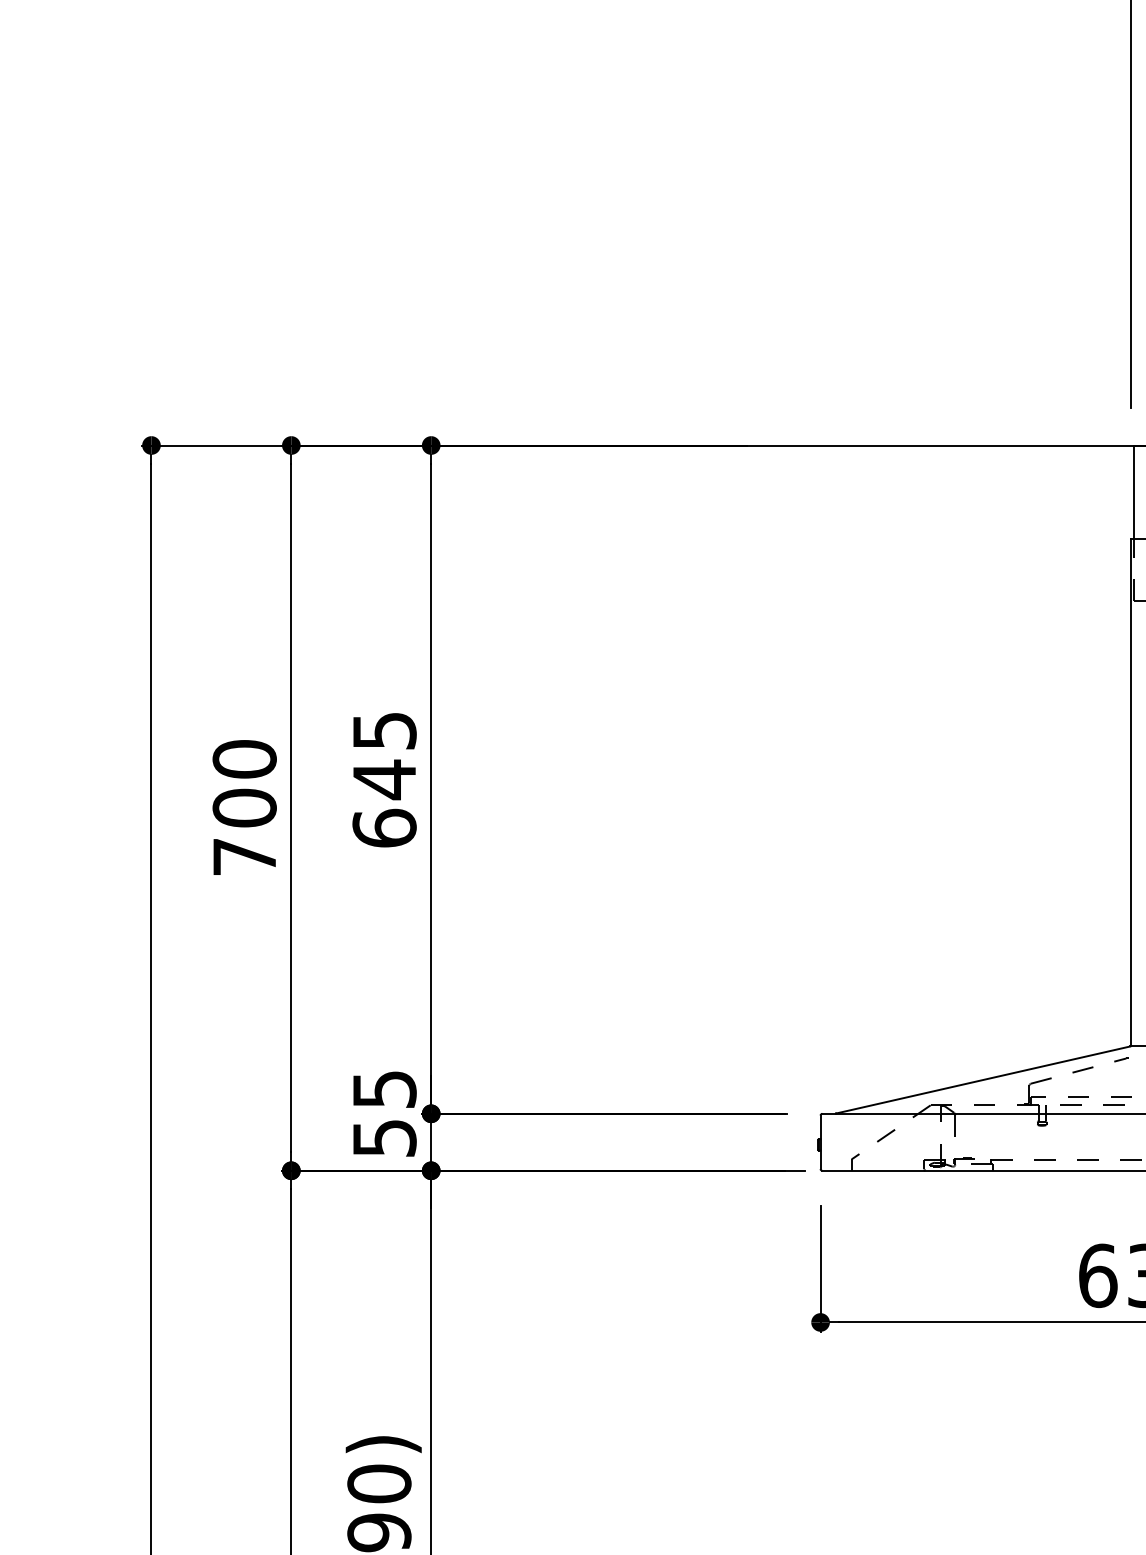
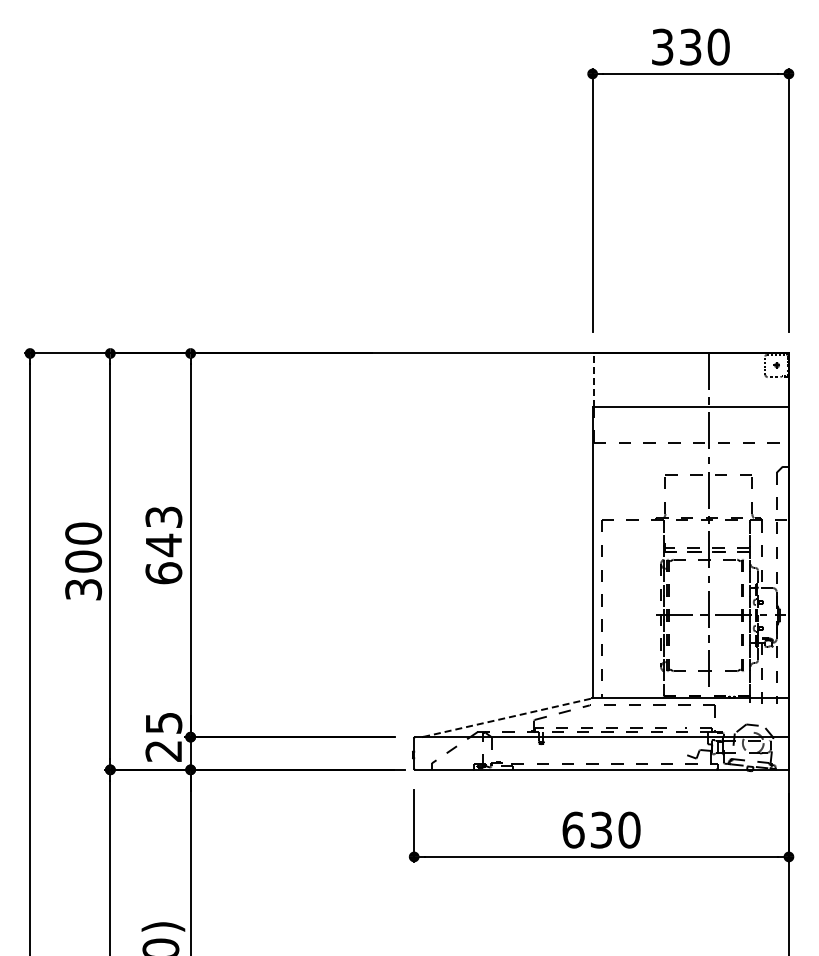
line: (1132, 492) -> (593, 380), solid -> dashed
text: (383, 729) -> (163, 516), 645 -> 643
text: (244, 856) -> (83, 589), 700 -> 300
line: (983, 1079) -> (507, 717), solid -> dashed
text: (383, 1138) -> (163, 751), 55 -> 25

